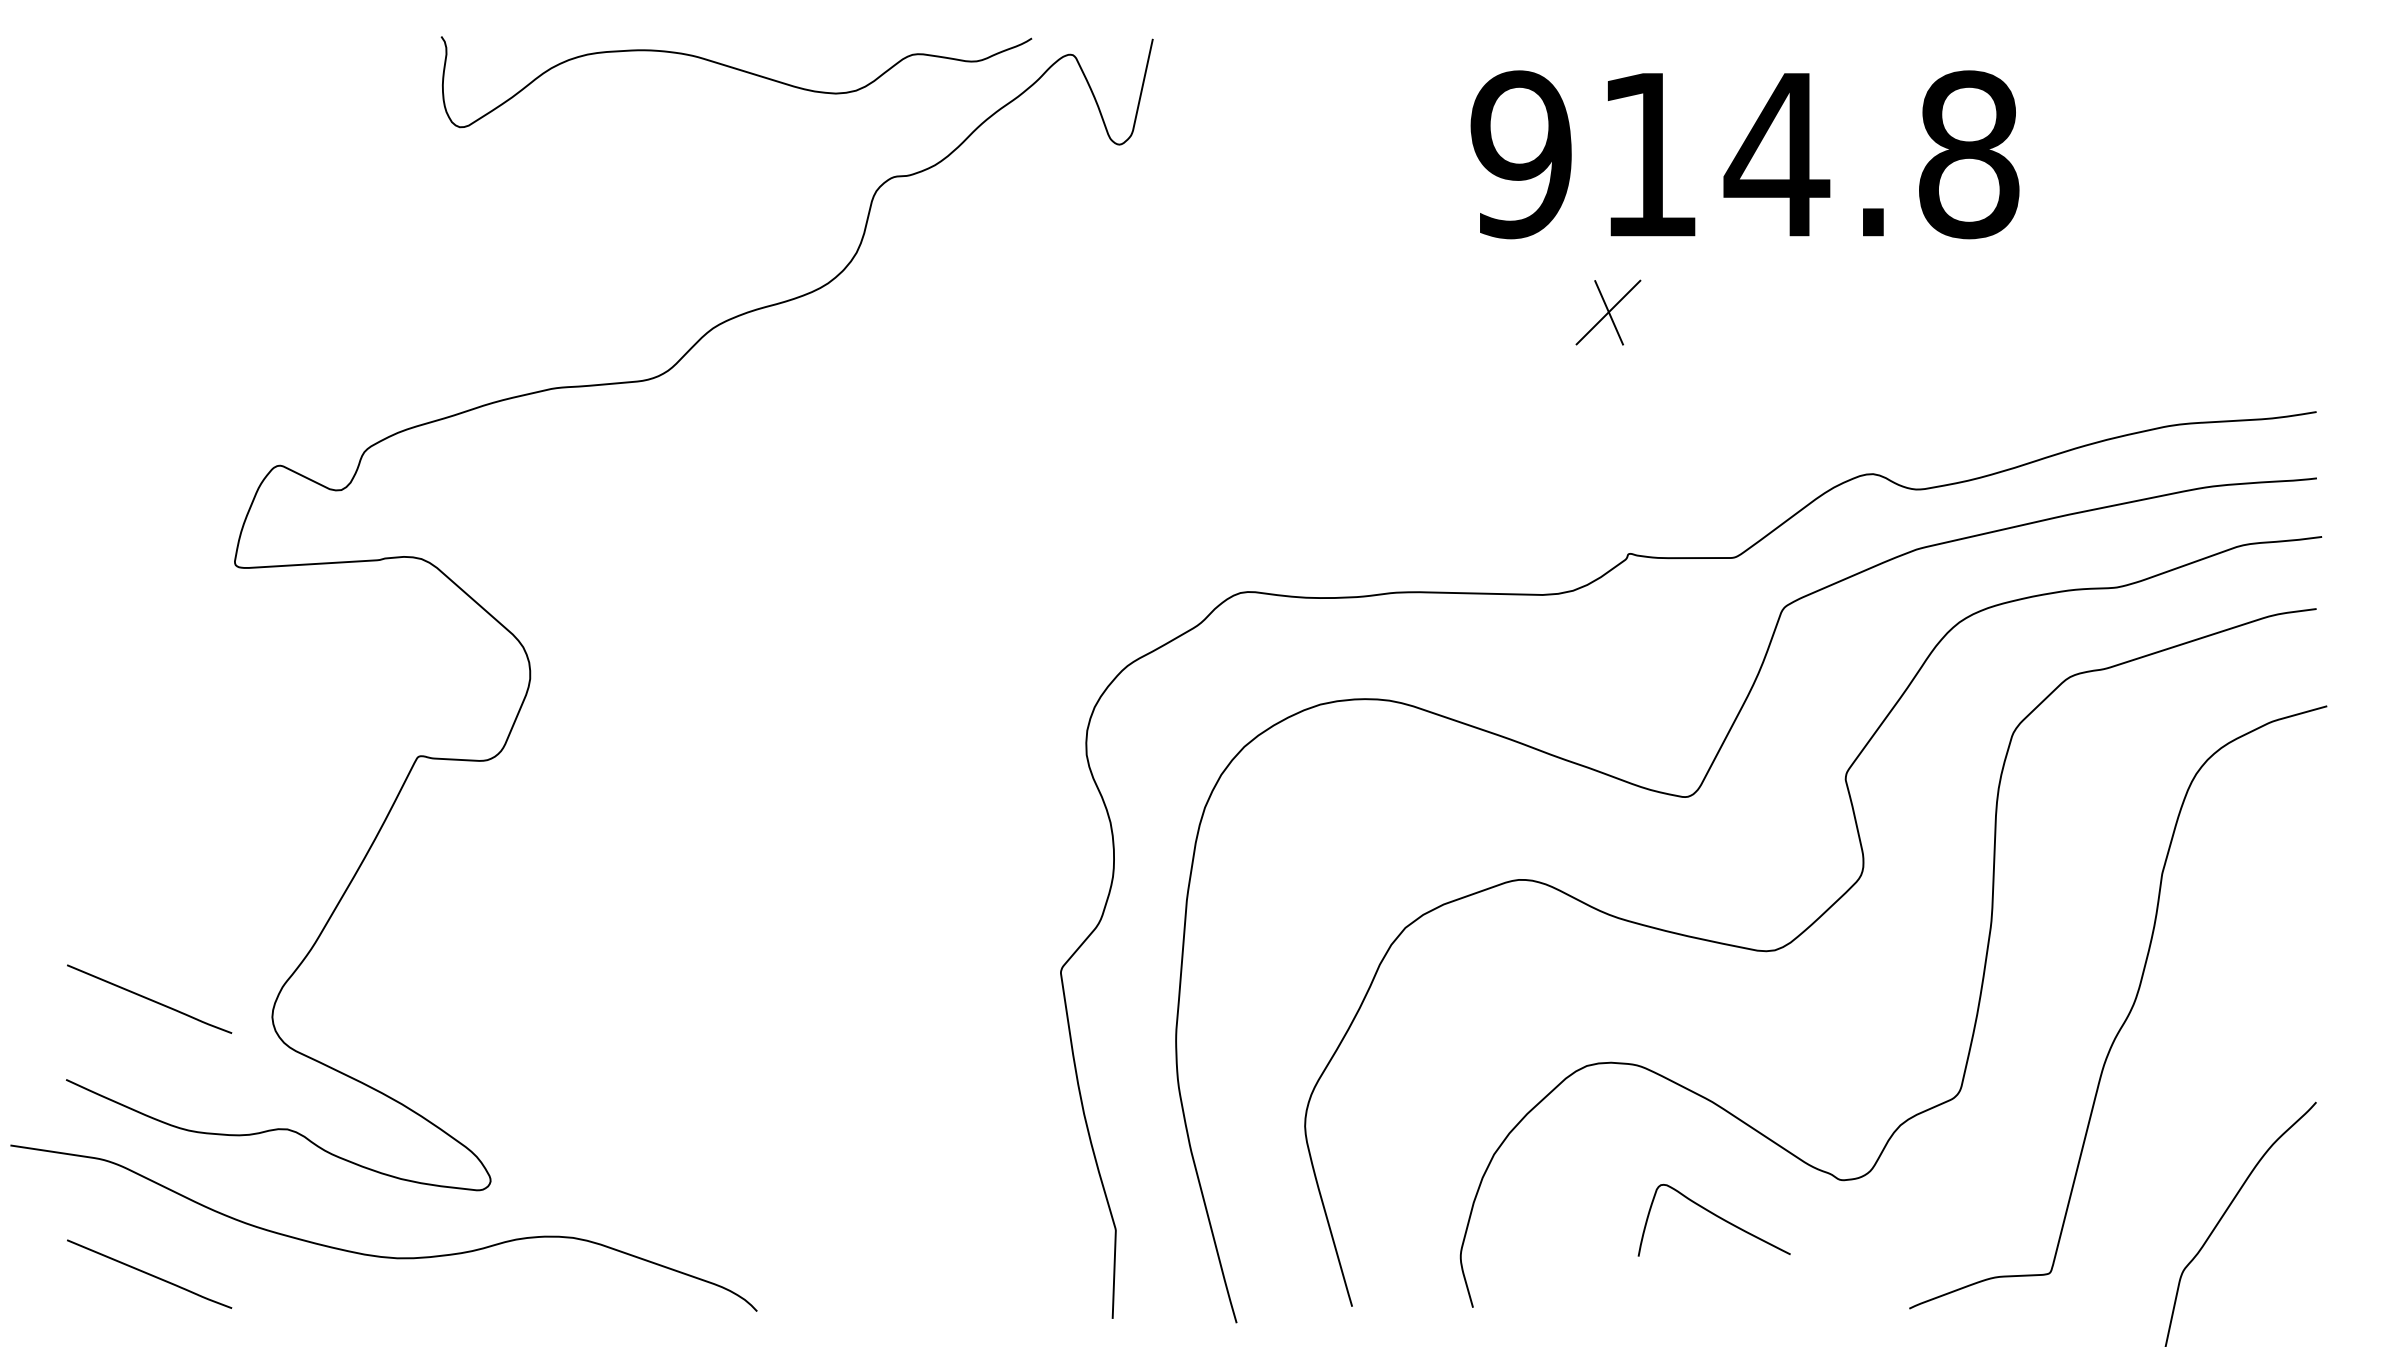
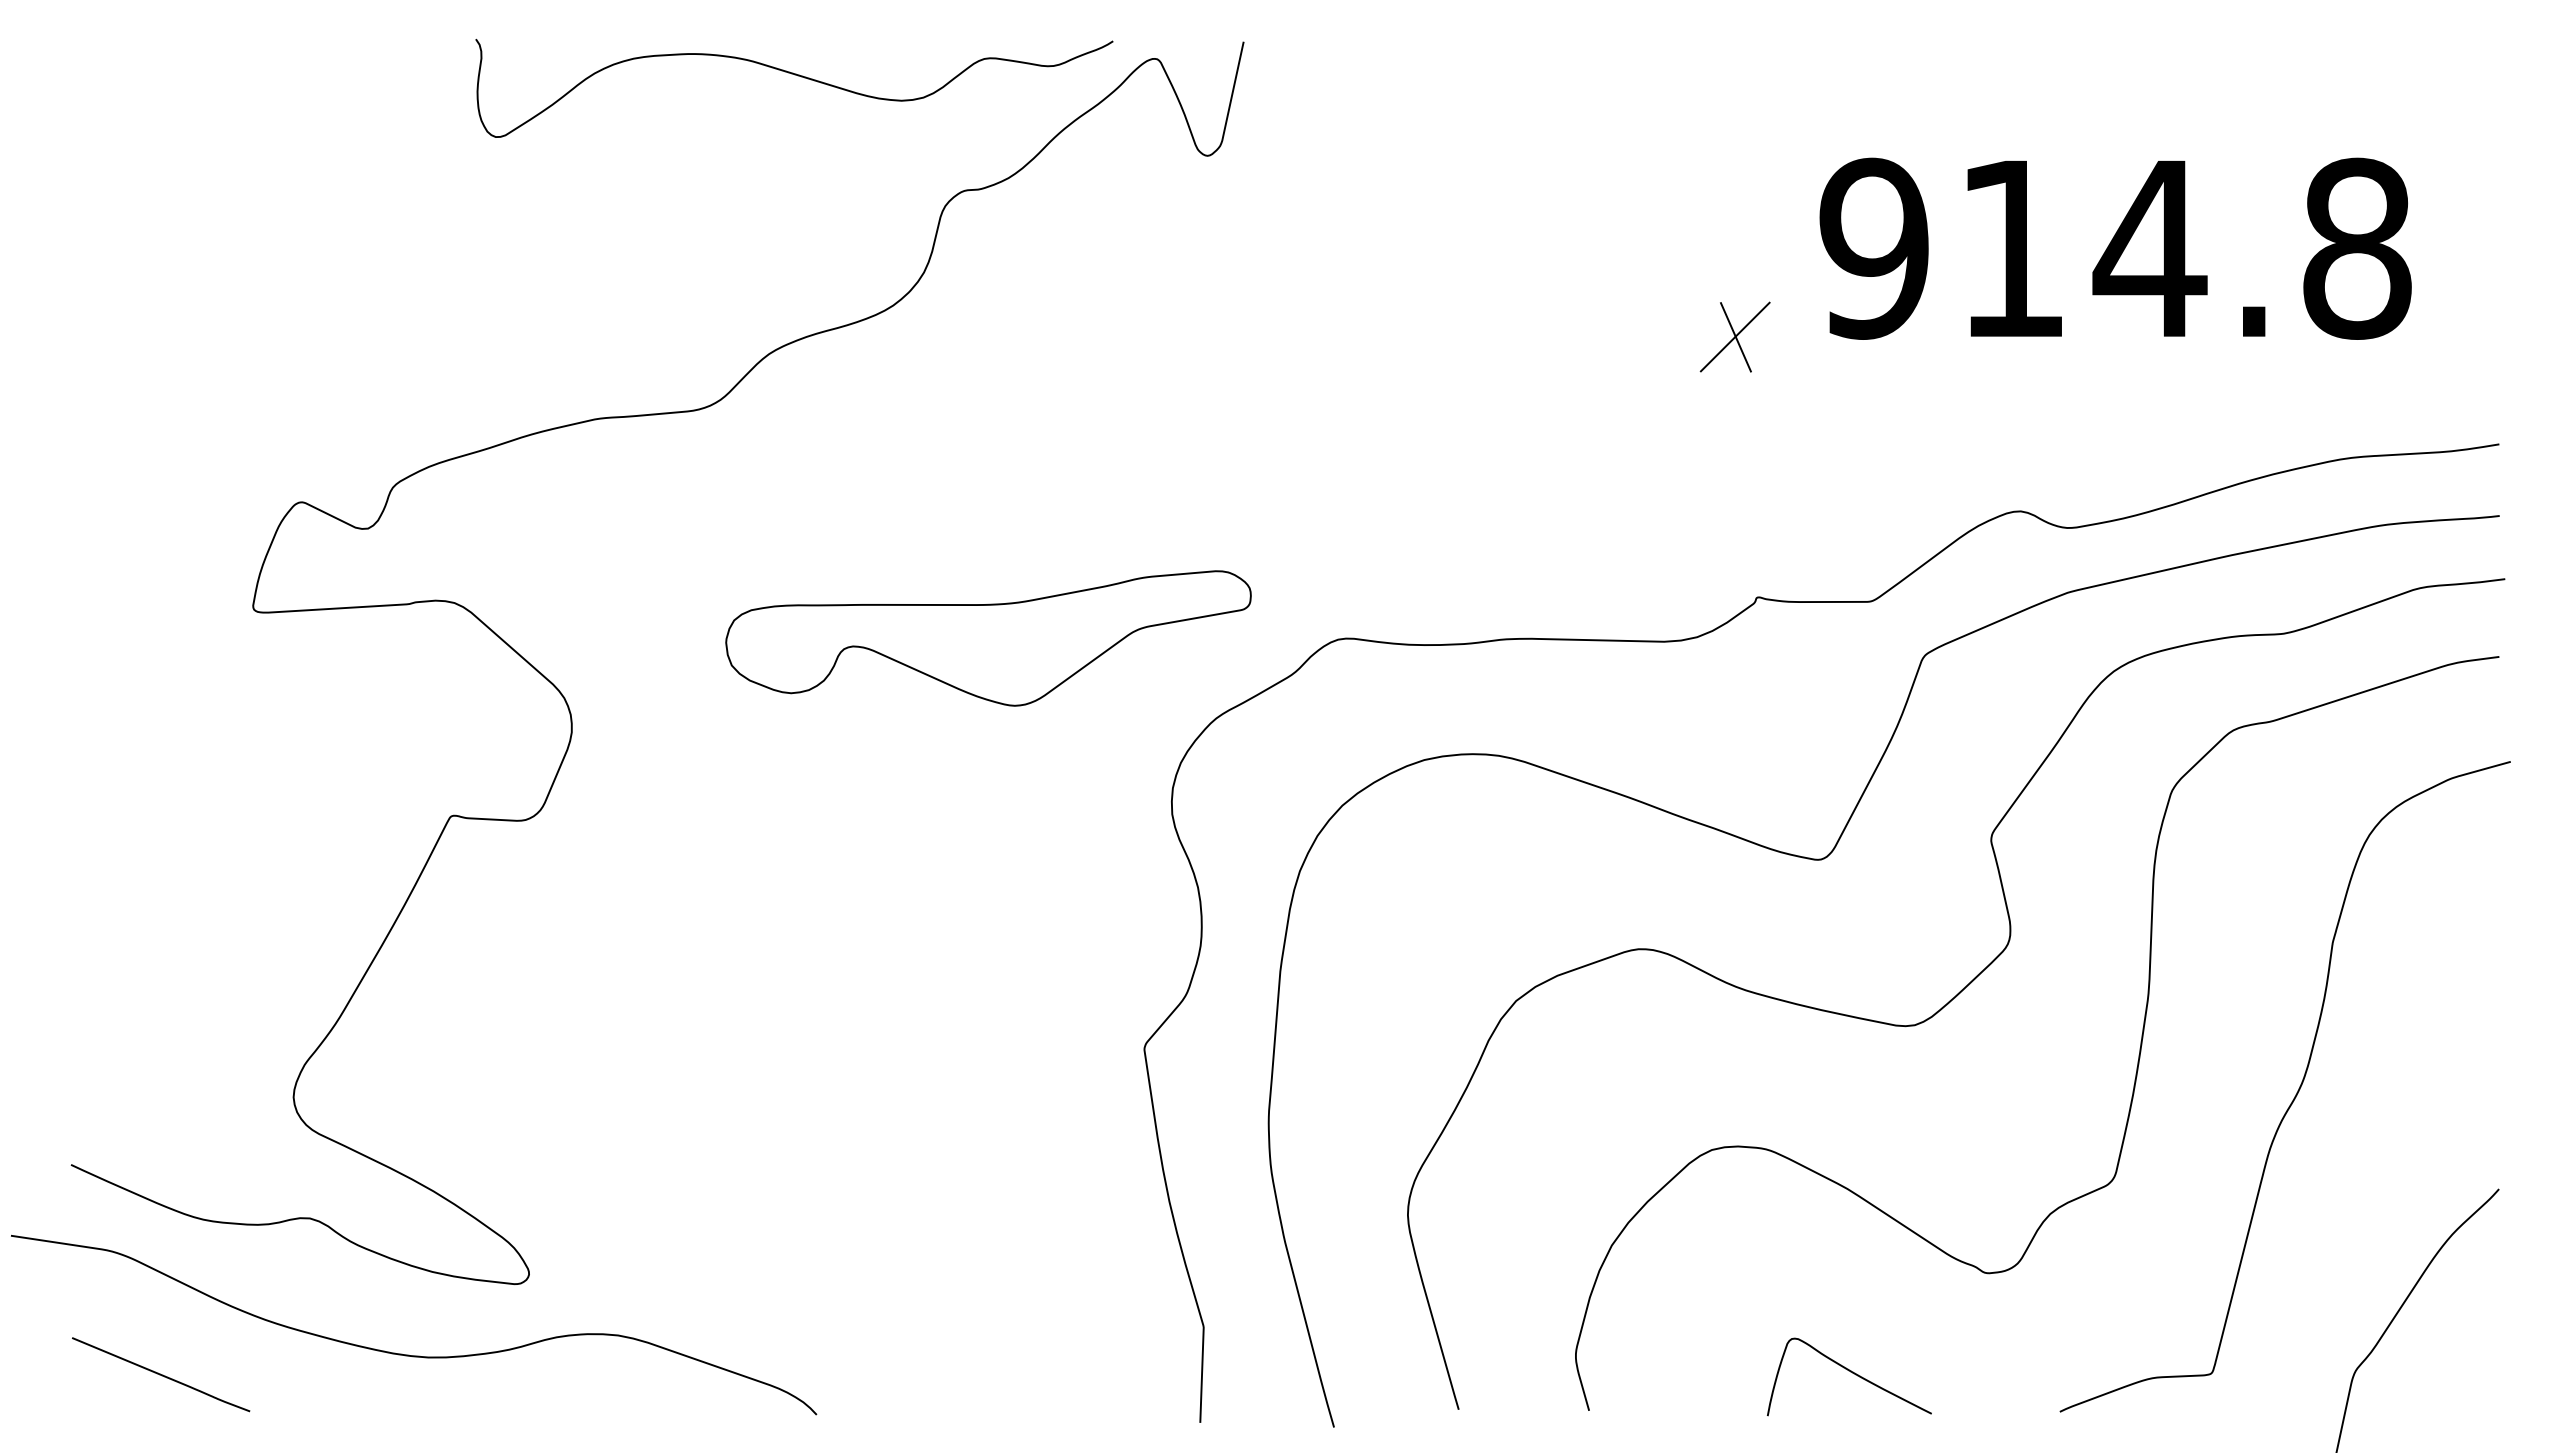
text: (1744, 154) -> (2115, 248), moved
part: (916, 591) -> (988, 638), added
line: (149, 998) -> (161, 1077), removed
curve: (1715, 1216) -> (1850, 1372), moved

